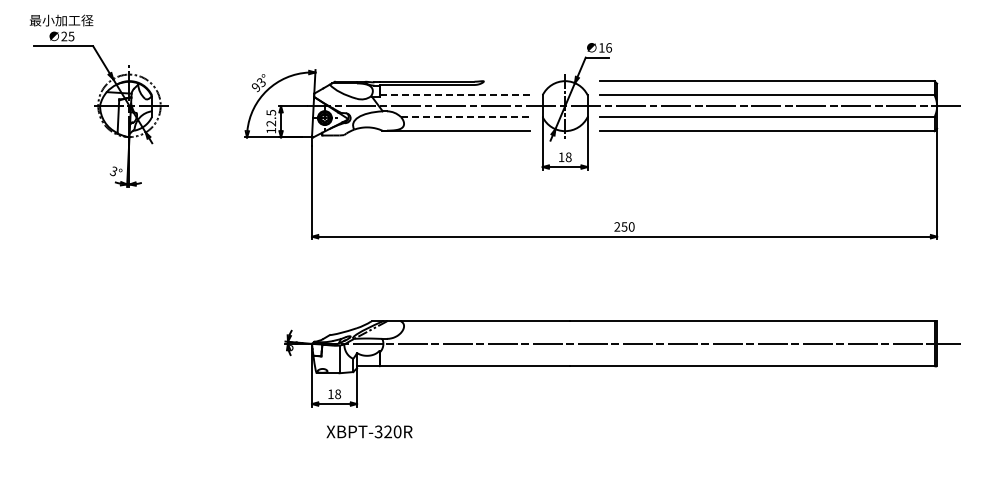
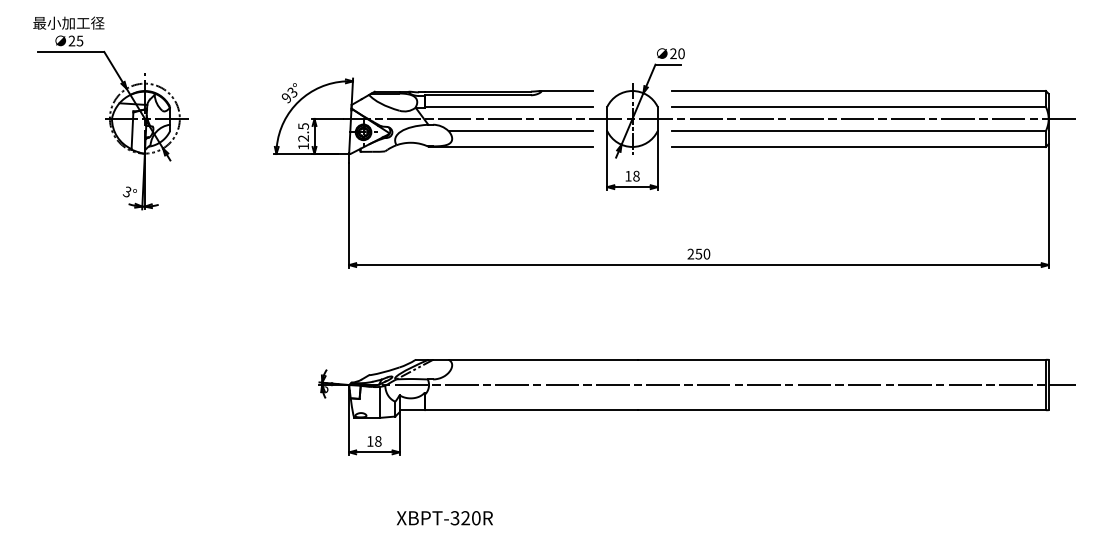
text: (605, 47) -> (677, 53), 16 -> 20
line: (506, 81) -> (566, 91), added
line: (454, 95) -> (508, 107), dashed -> solid
line: (465, 117) -> (520, 131), dashed -> solid
text: (369, 431) -> (444, 517), moved

